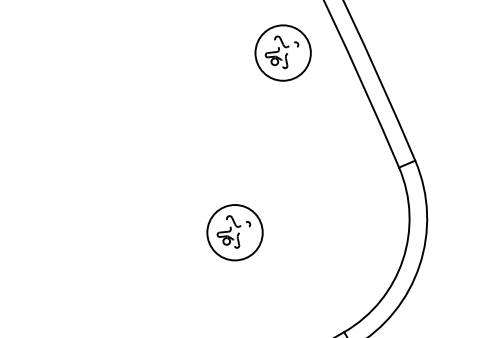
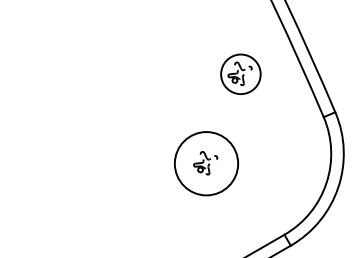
part: (282, 51) -> (240, 73), moved
circle: (235, 232) -> (206, 163), size x1.6

